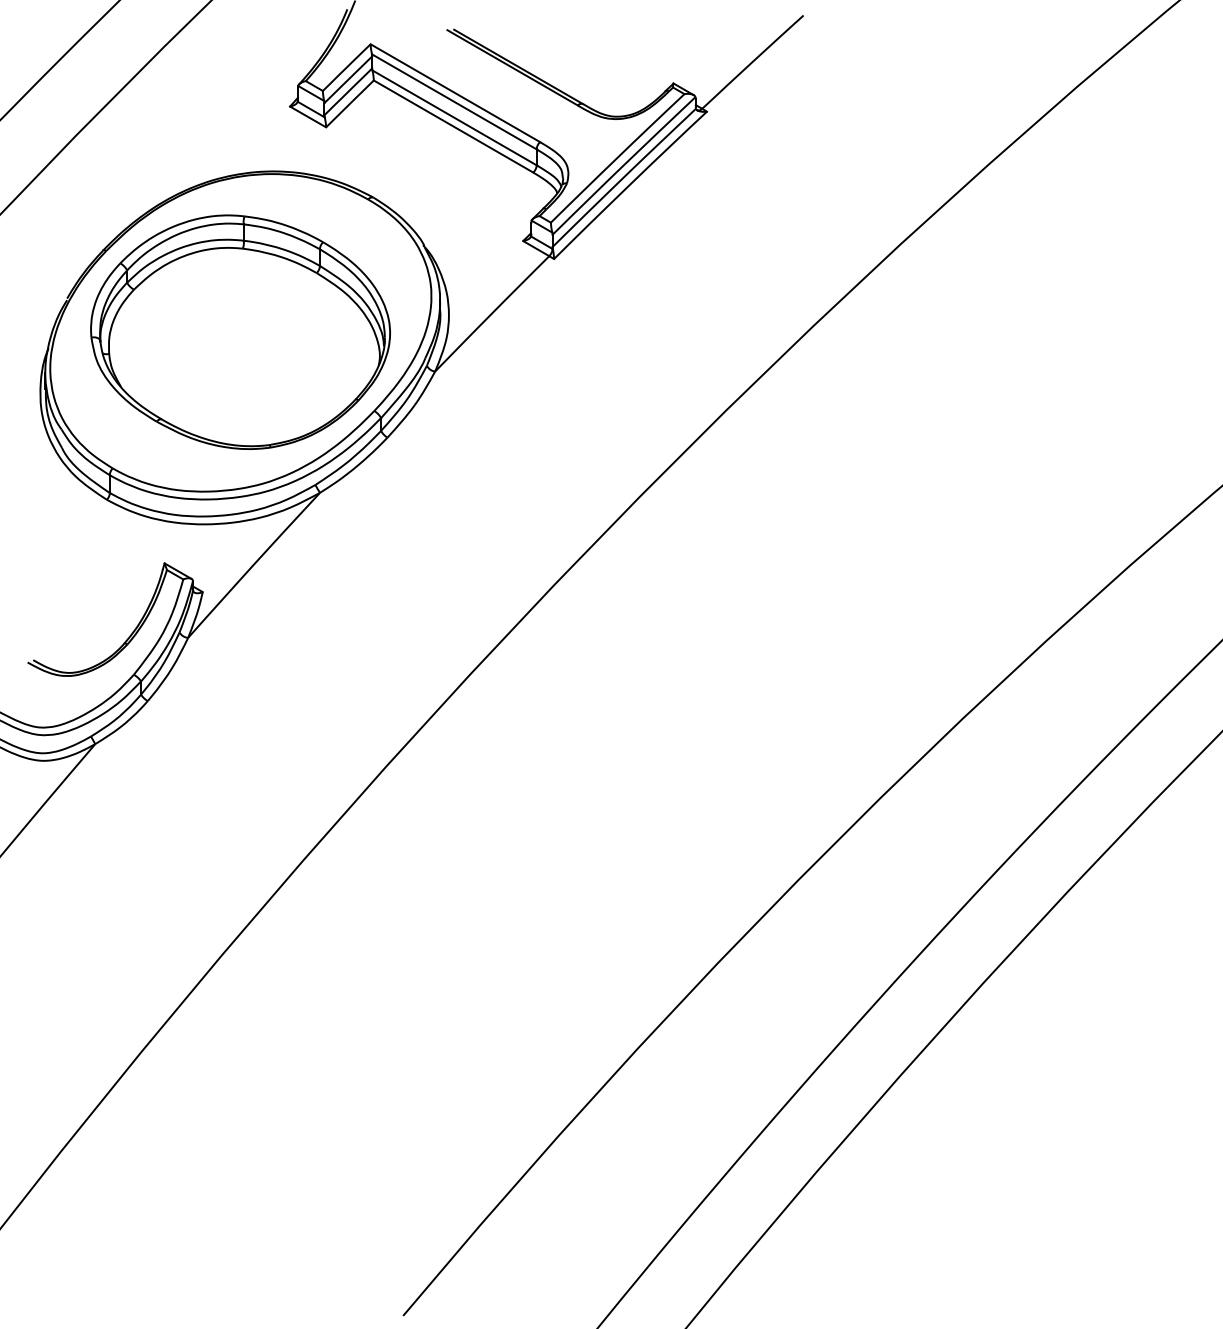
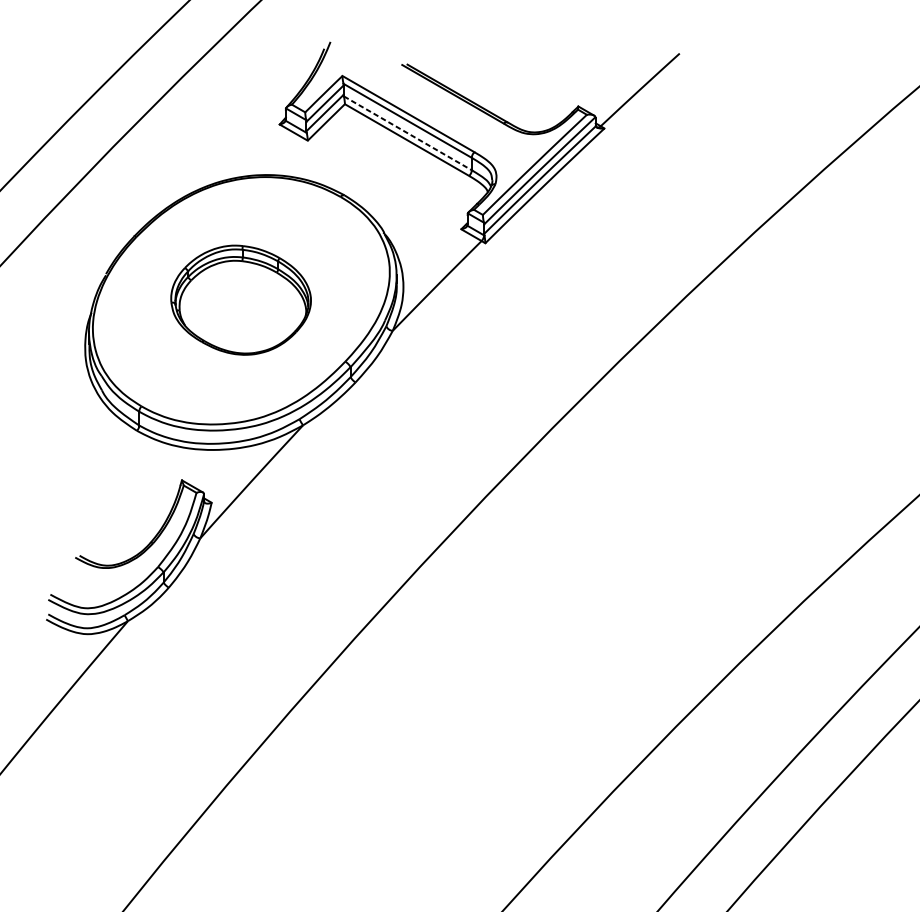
line: (454, 117) -> (407, 133), solid -> dashed
part: (240, 331) -> (241, 299), size x0.6

